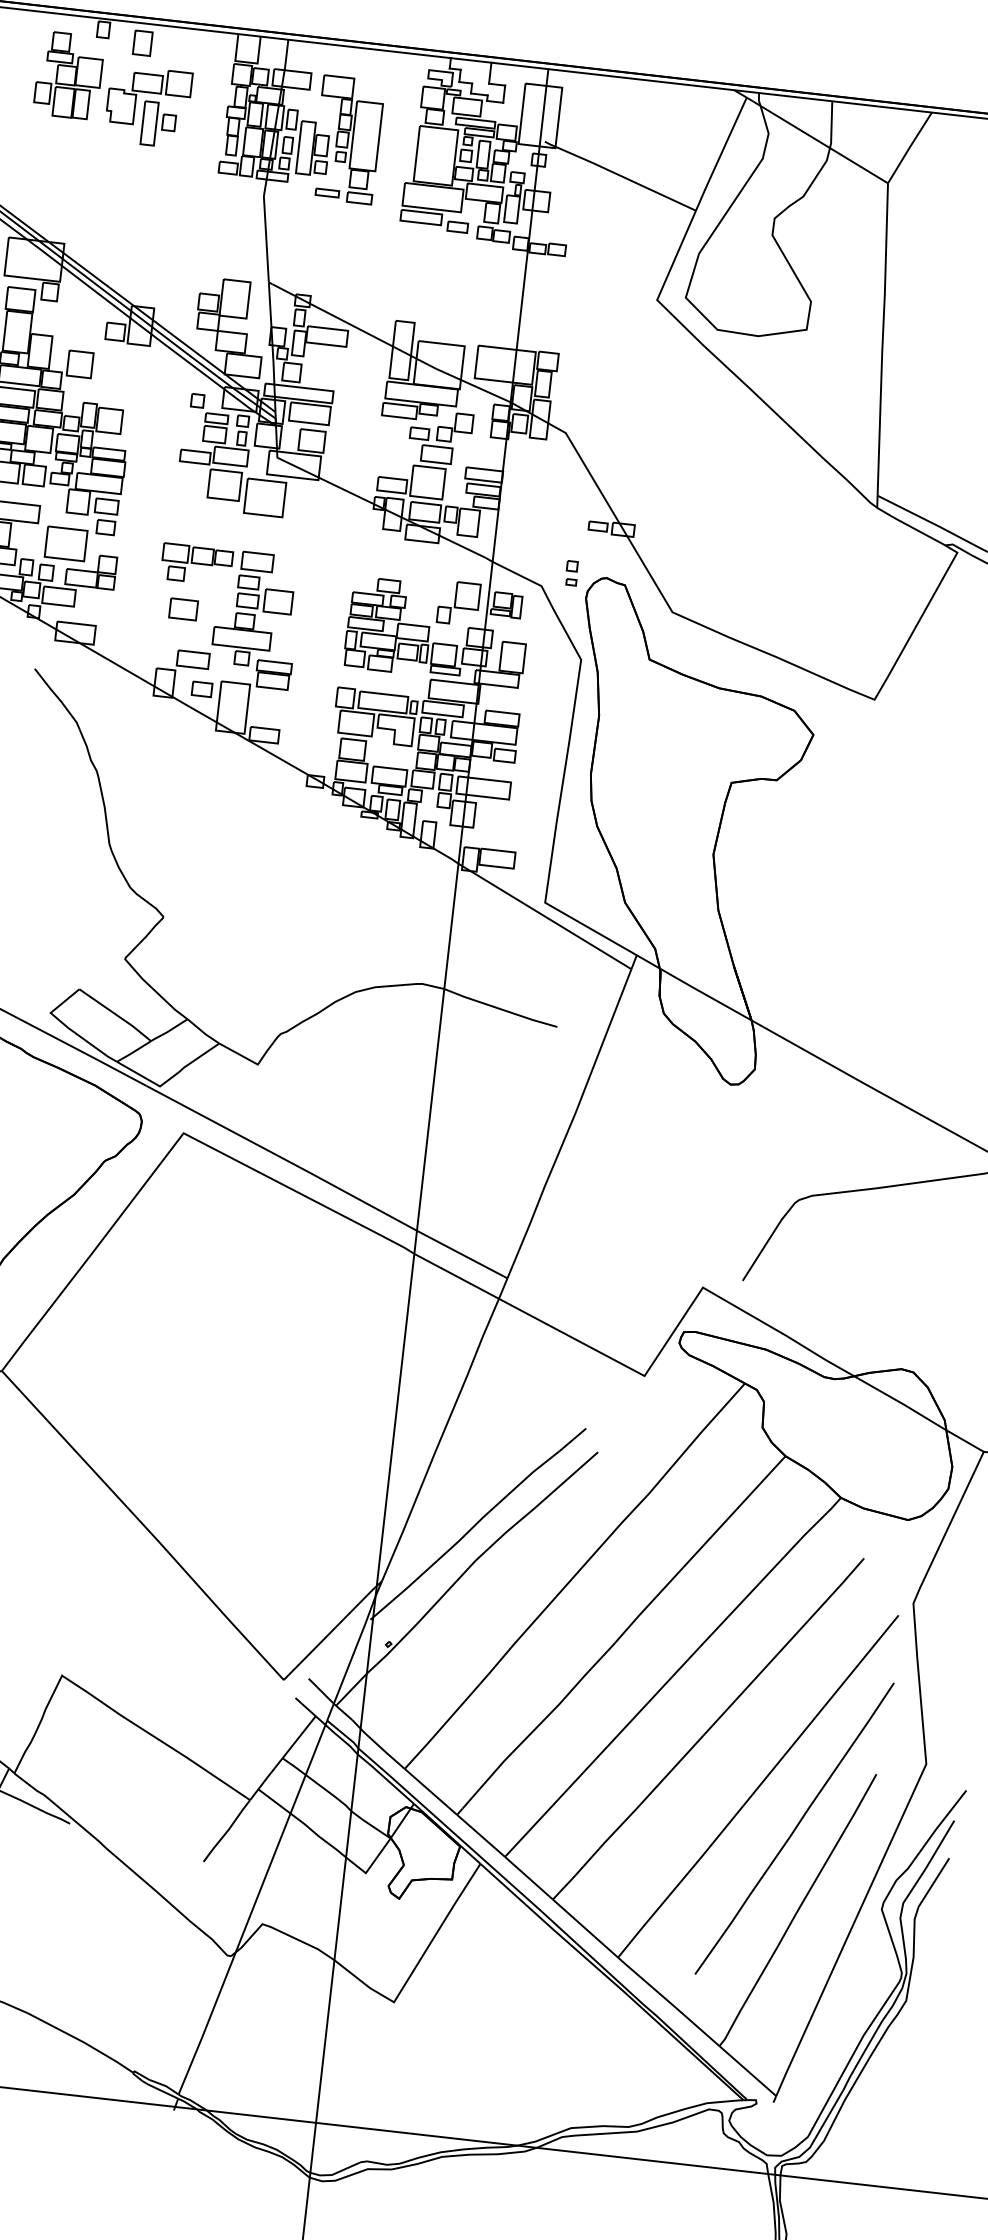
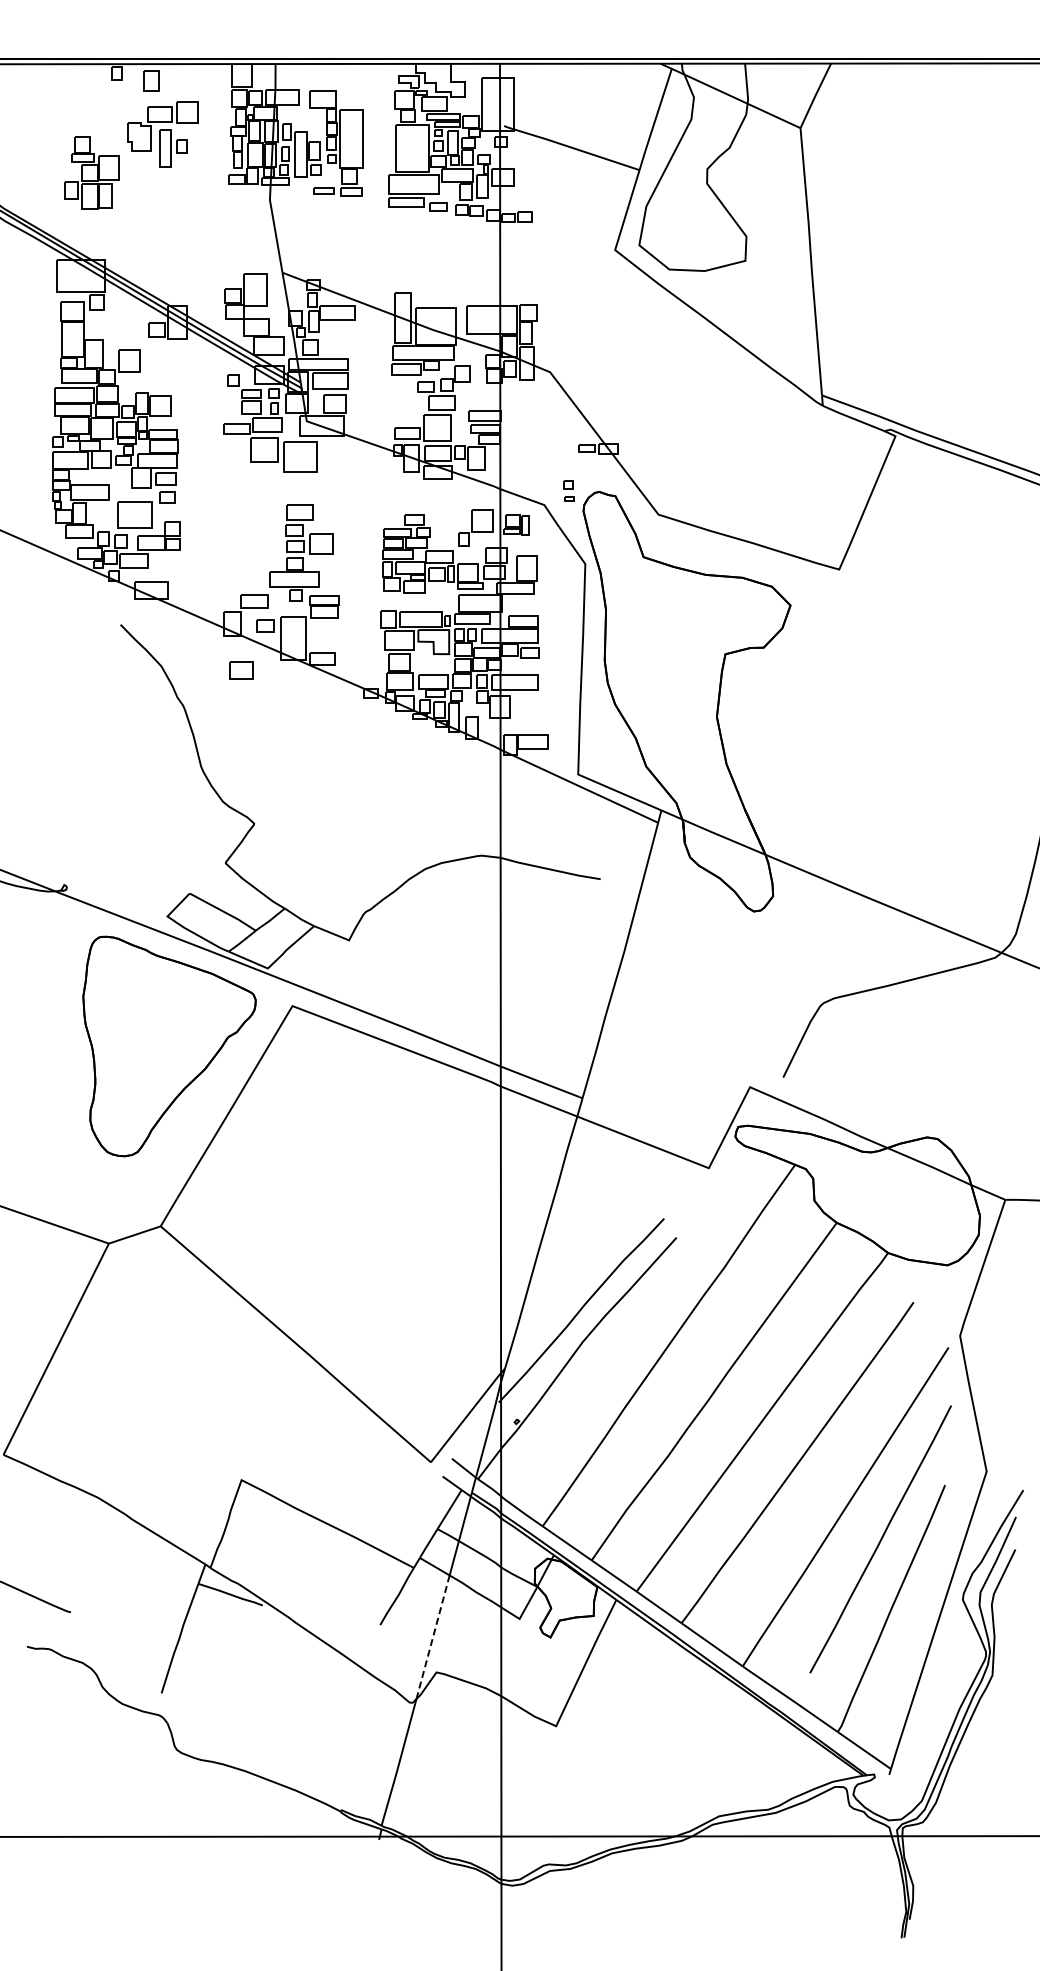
part: (68, 75) -> (91, 172), moved
part: (196, 564) -> (248, 520), removed
part: (183, 609) -> (241, 670), moved
line: (262, 1883) -> (432, 1637), solid -> dashed

